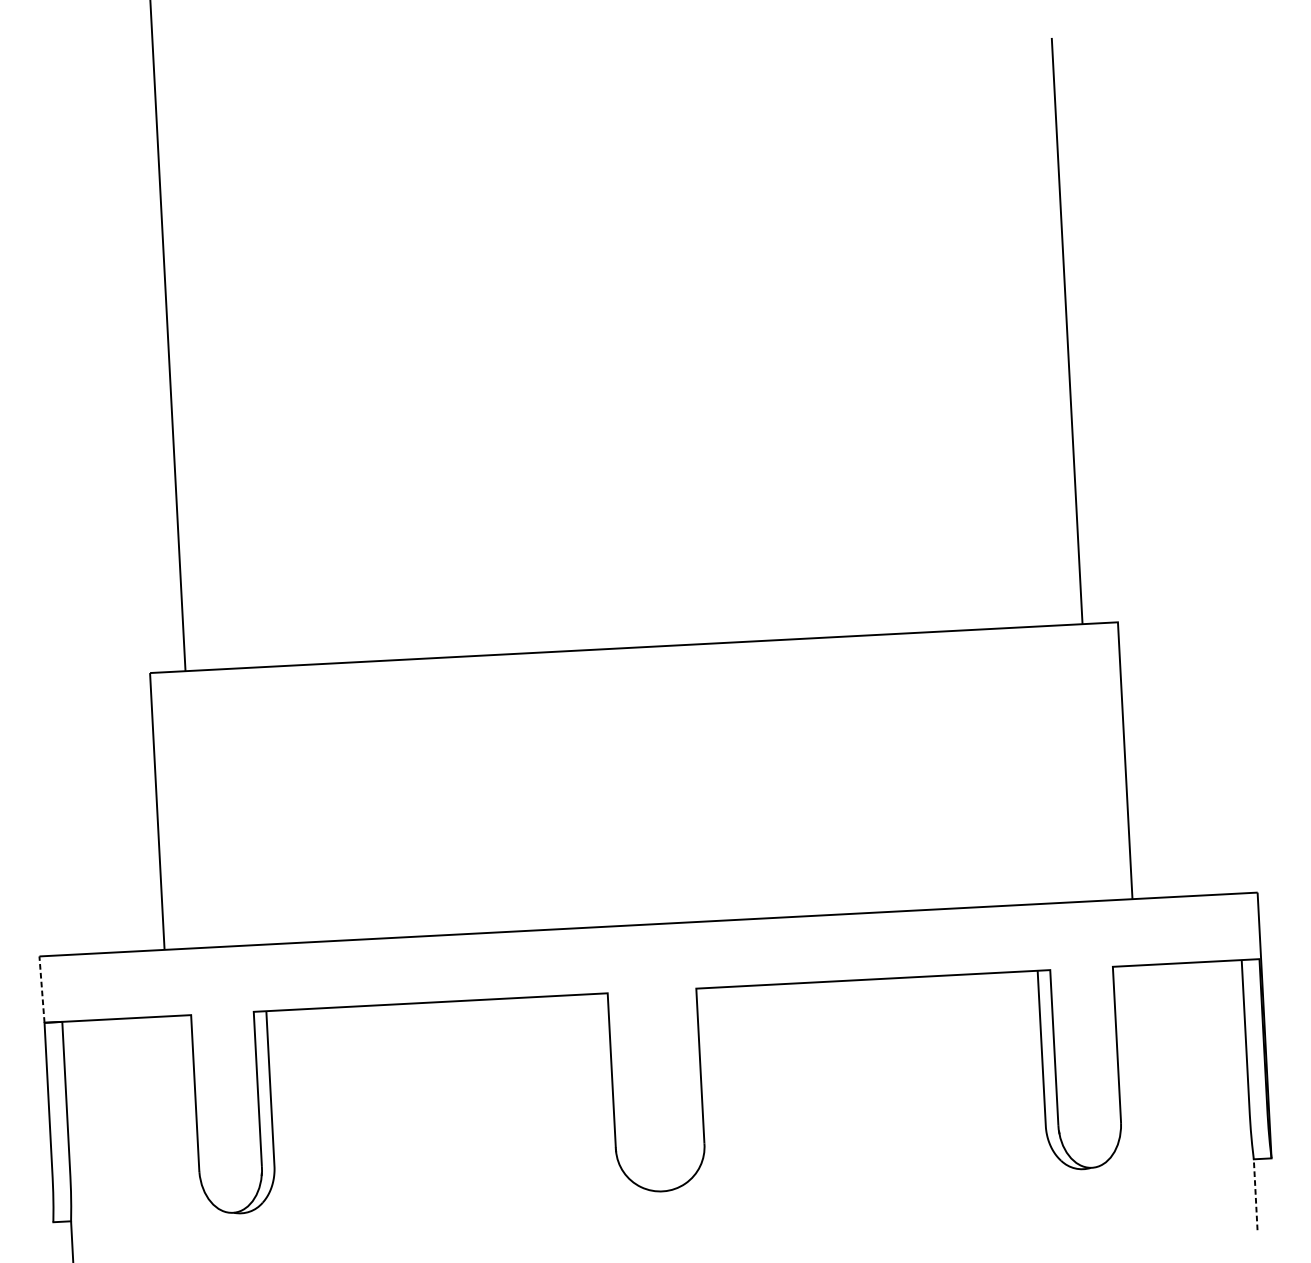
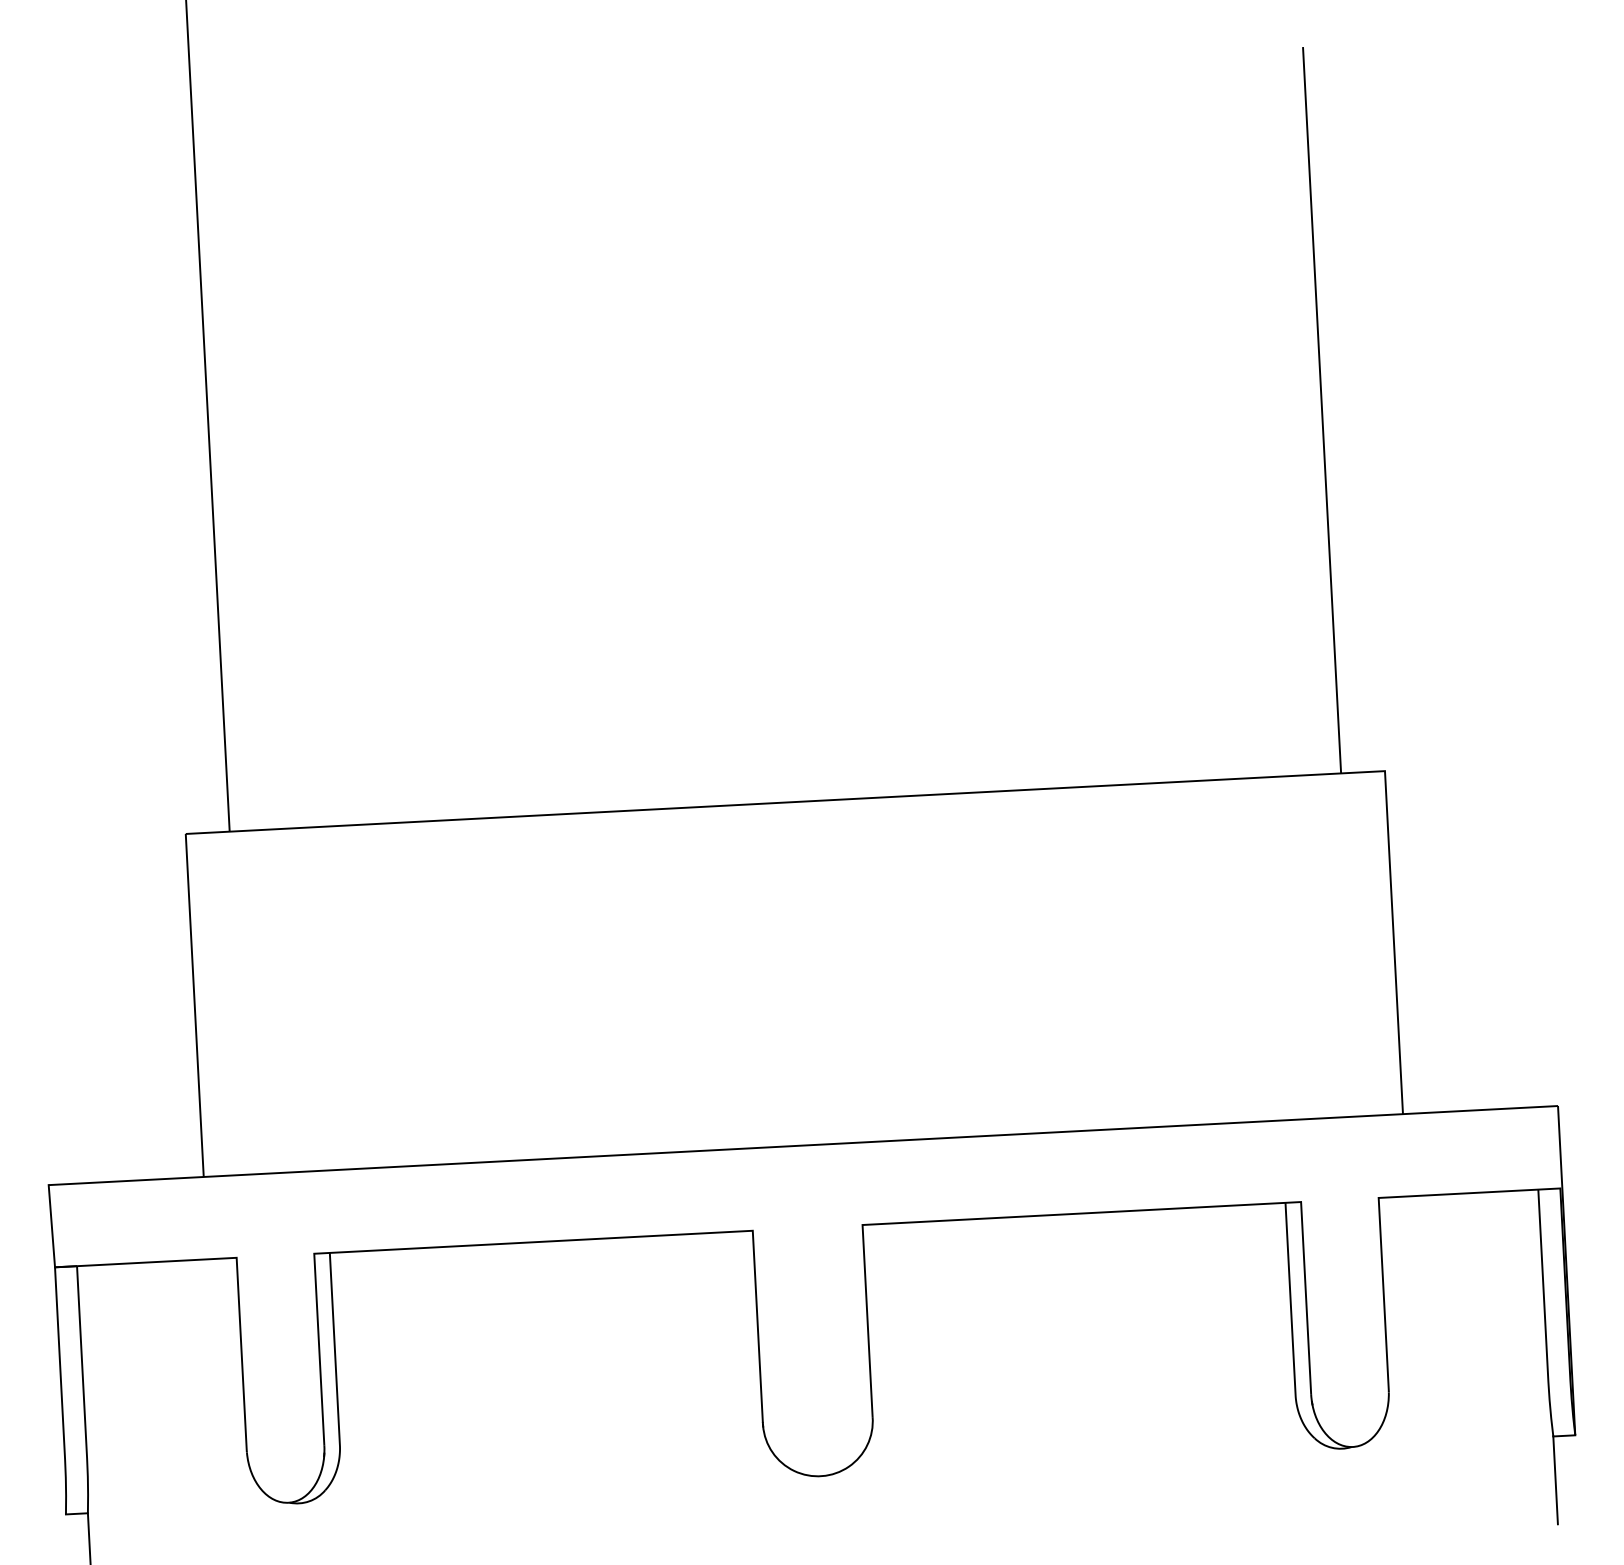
line: (41, 989) -> (51, 1225), dashed -> solid
line: (1255, 1194) -> (1555, 1480), dashed -> solid

